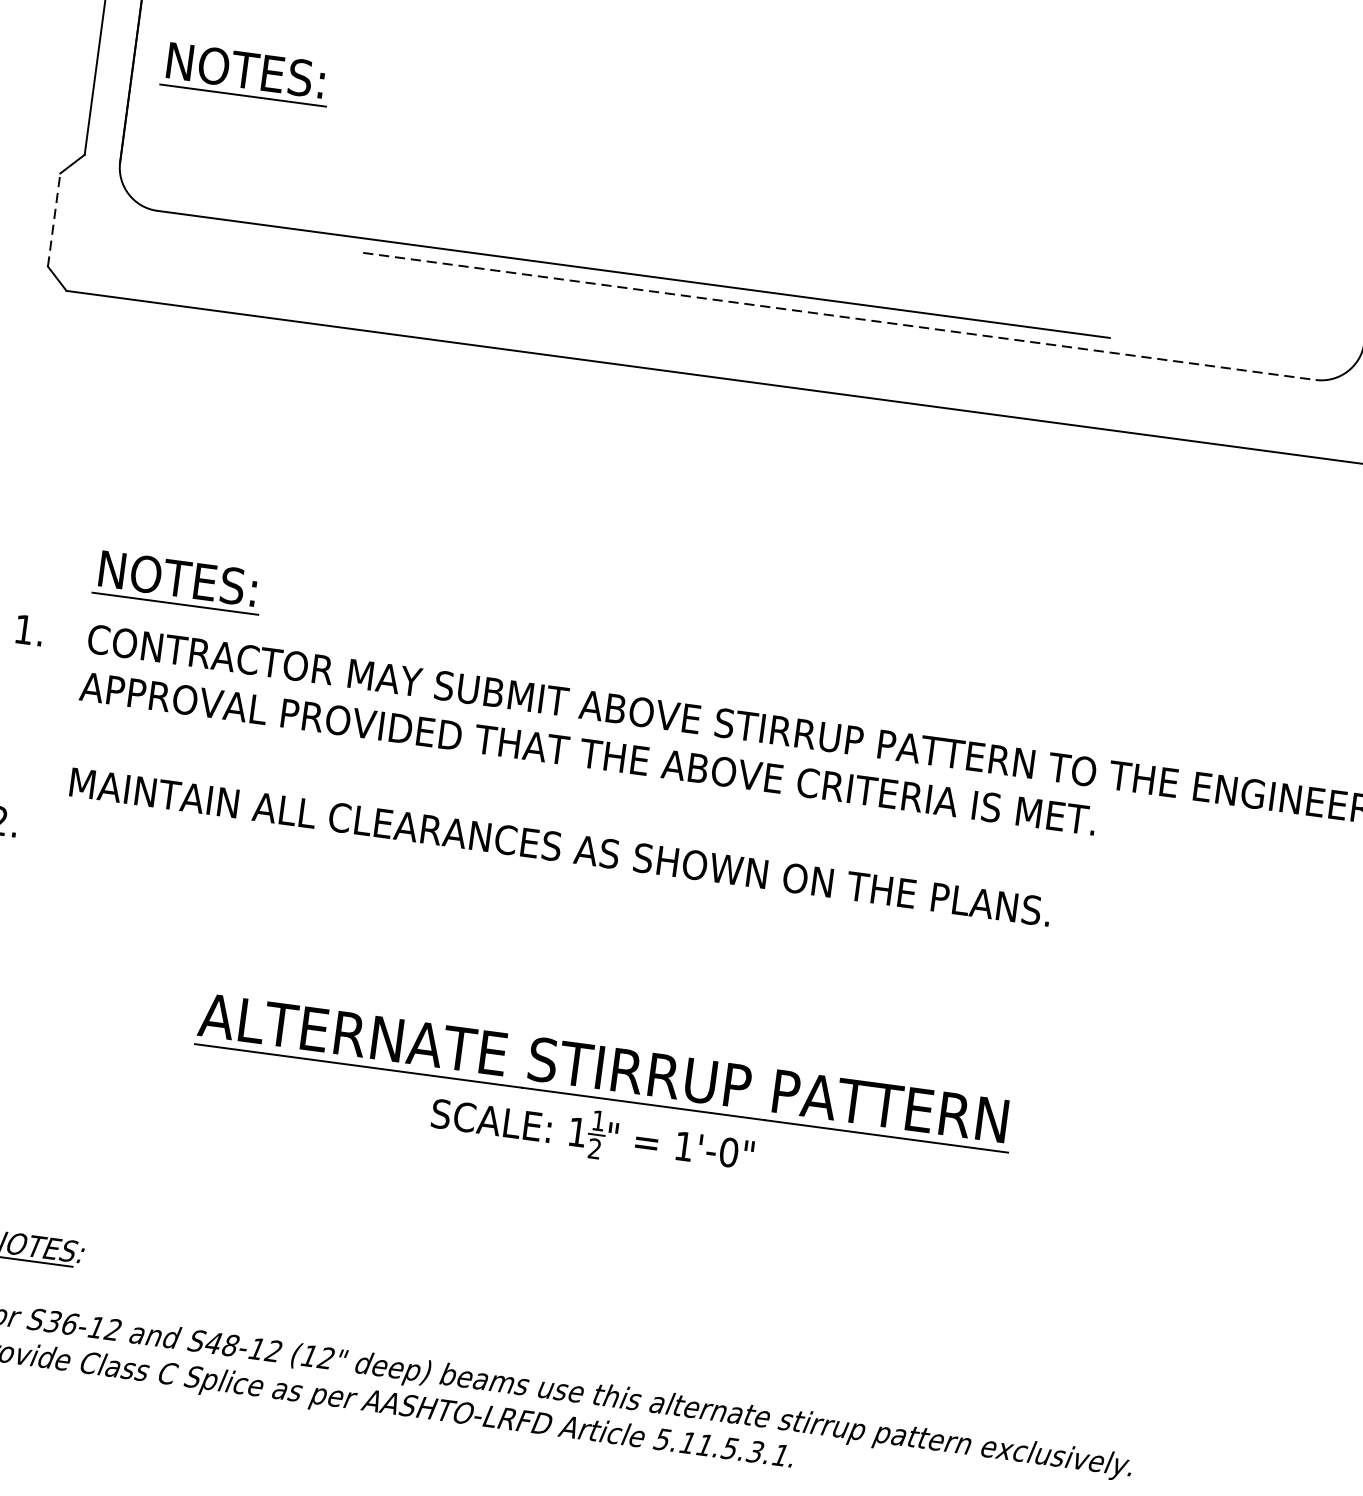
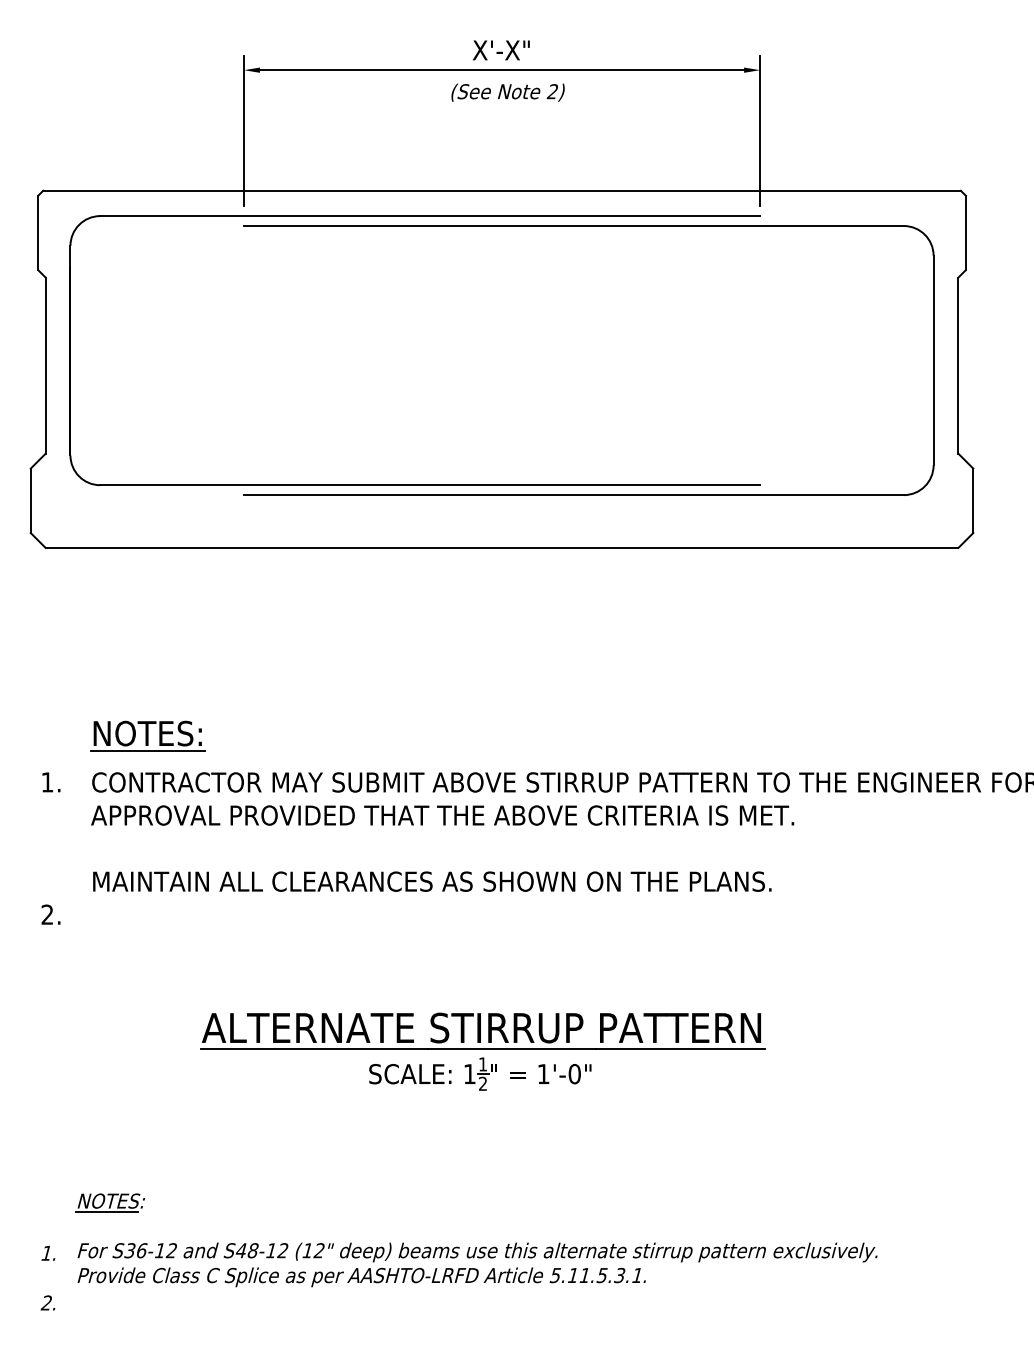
part: (245, 73) -> (147, 383), removed
line: (53, 219) -> (30, 500), dashed -> solid
line: (838, 316) -> (573, 495), dashed -> solid

